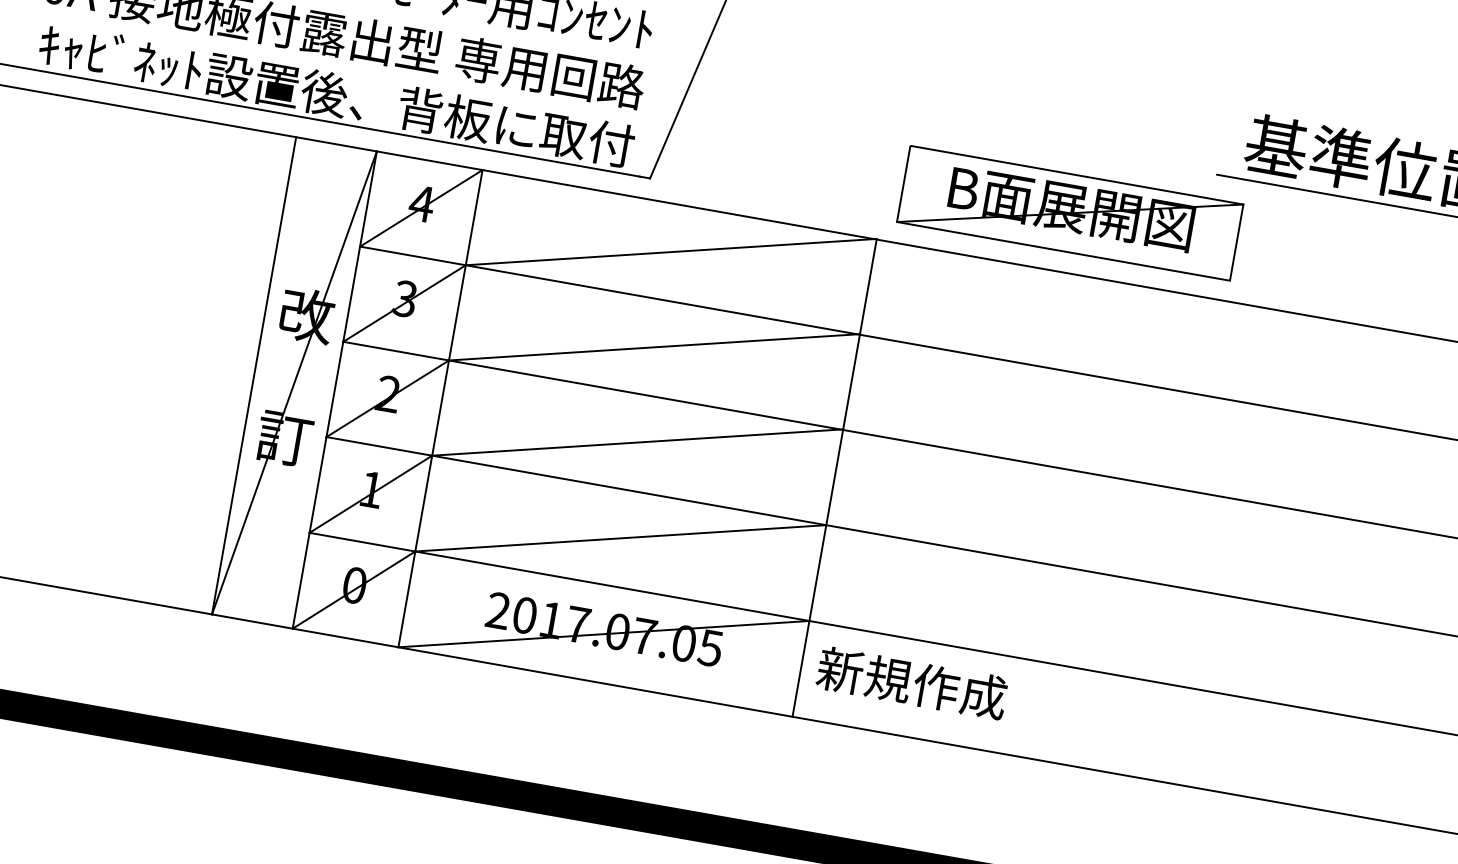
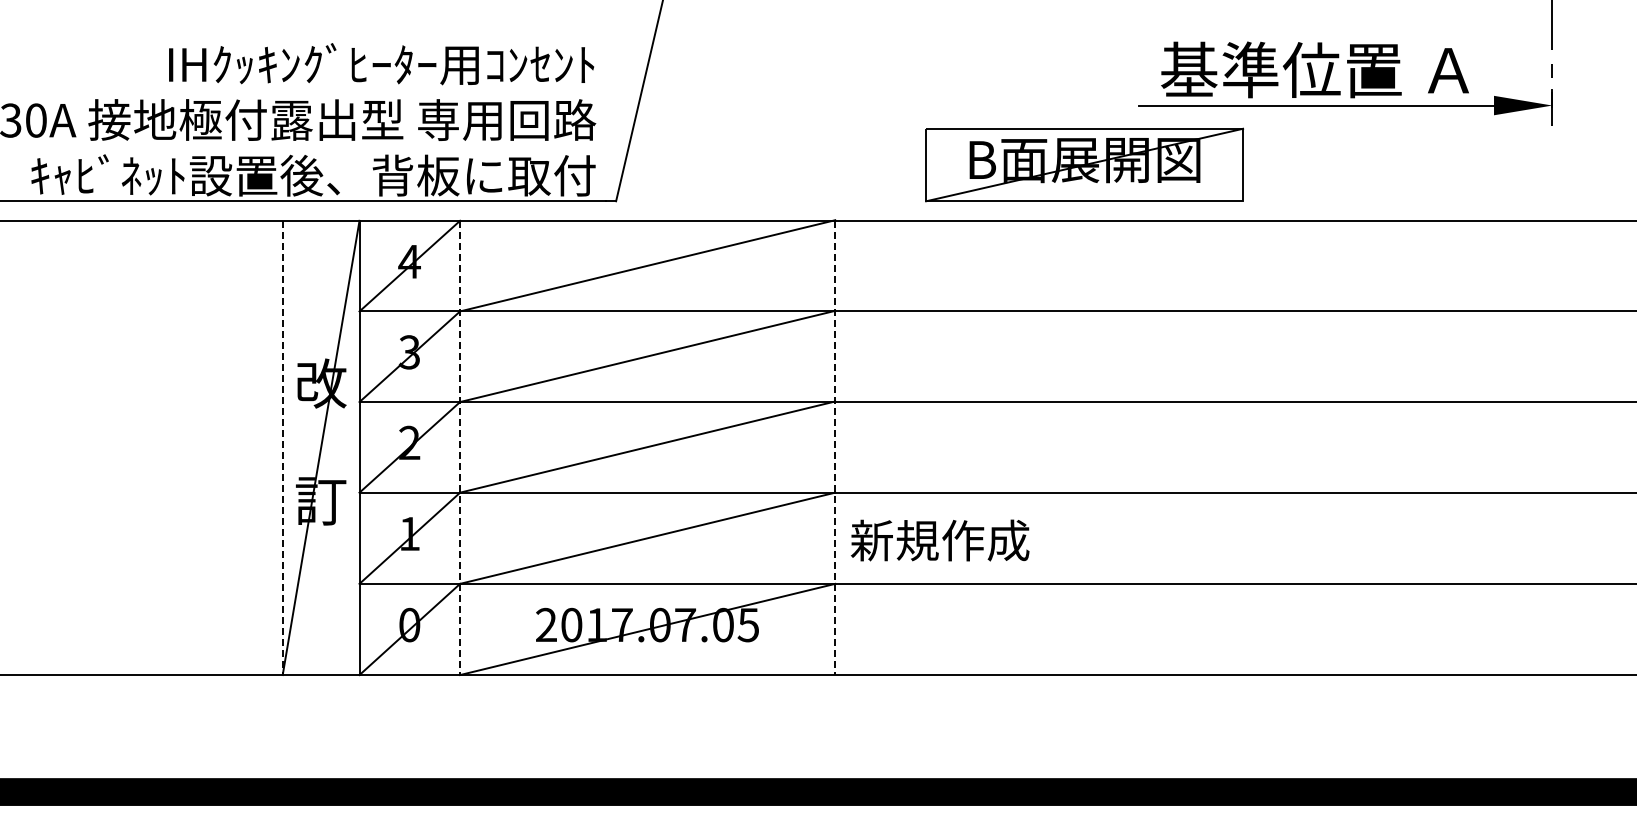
part: (1070, 212) -> (1084, 164), moved
line: (253, 376) -> (282, 448), solid -> dashed
line: (440, 409) -> (460, 448), solid -> dashed
line: (834, 478) -> (835, 448), solid -> dashed
text: (912, 683) -> (940, 540), moved

